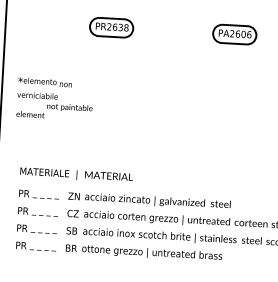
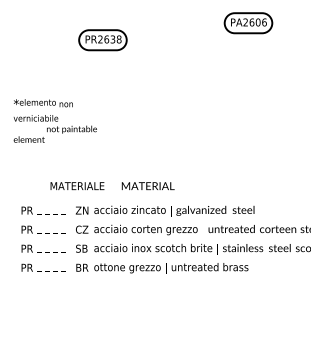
part: (111, 27) -> (102, 40), moved
text: (54, 98) -> (54, 120), moved
text: (76, 174) -> (112, 186), moved

